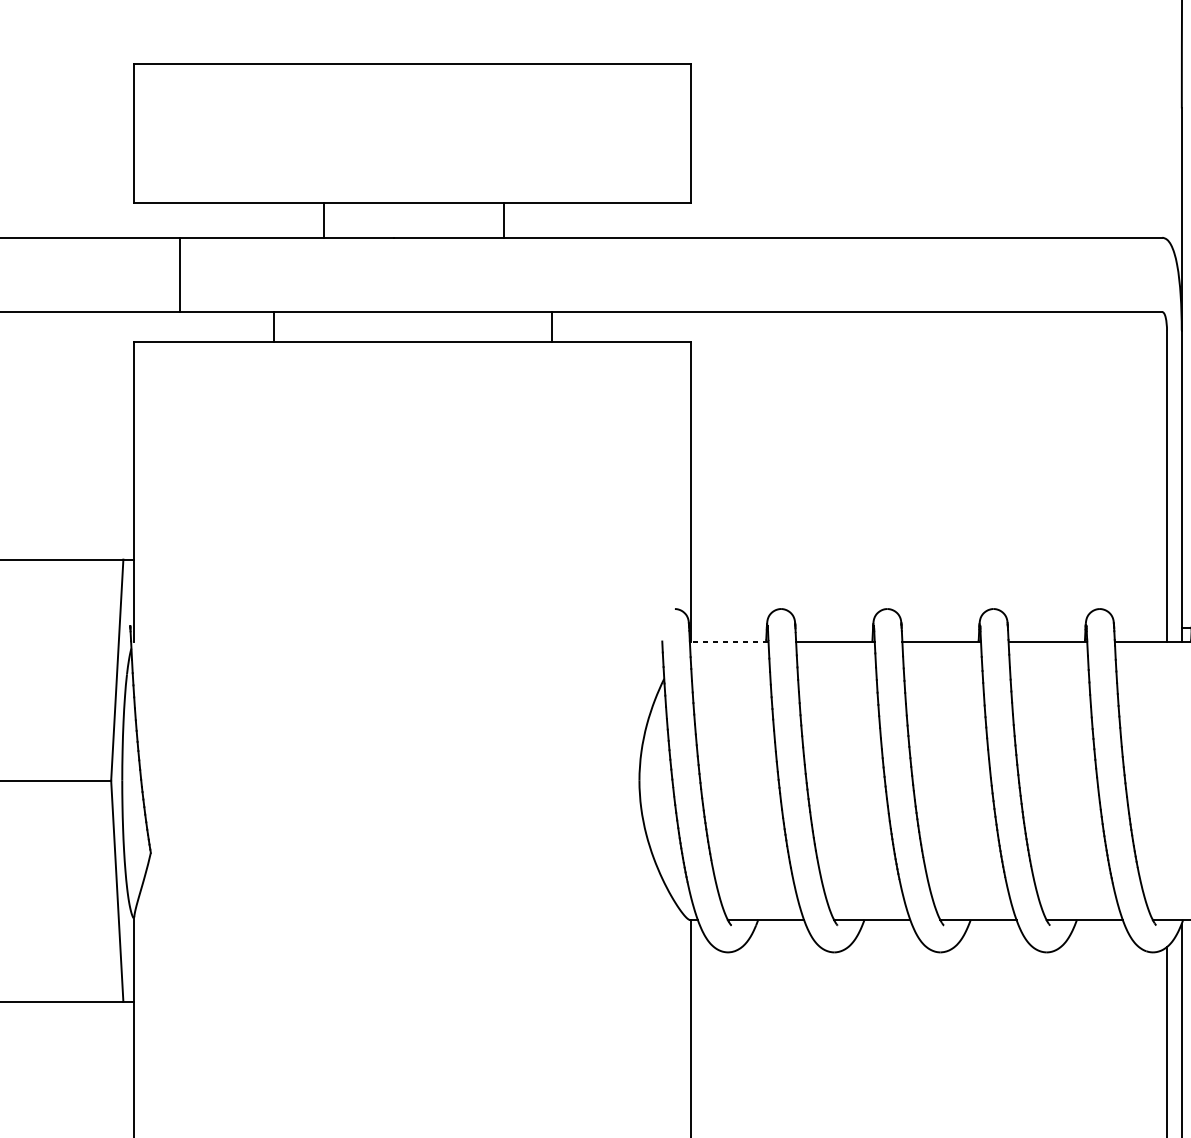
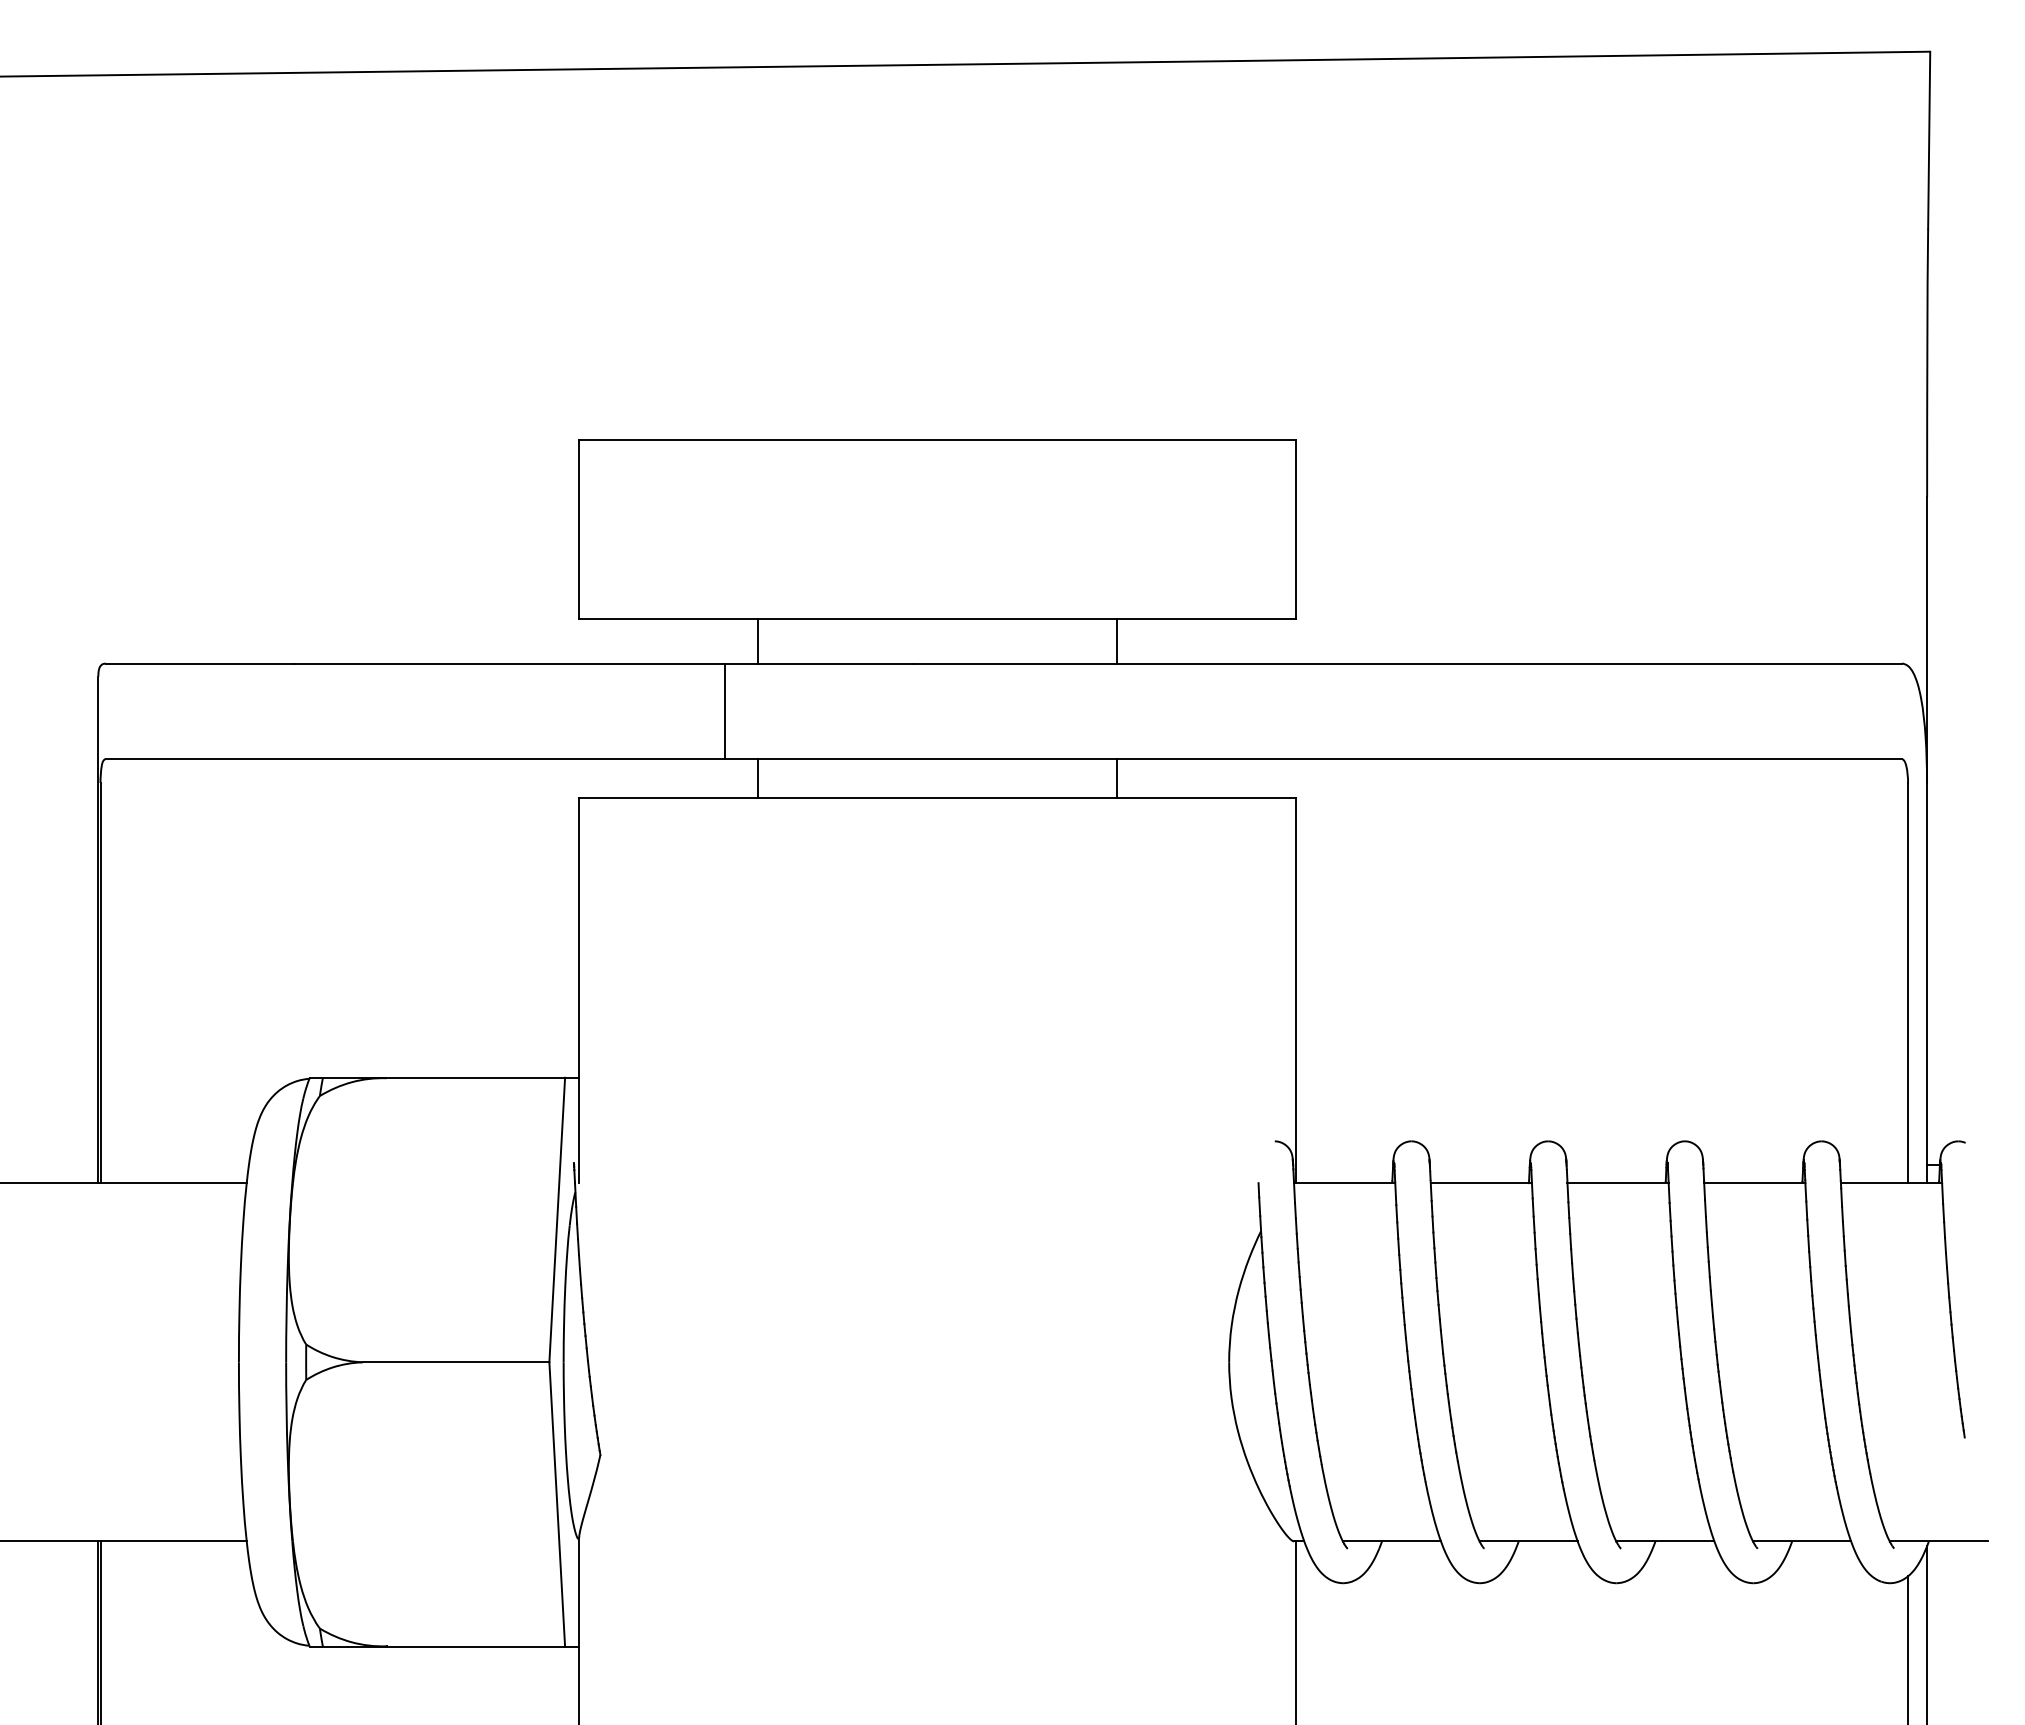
line: (324, 219) -> (758, 640), moved
line: (503, 219) -> (1116, 640), moved
line: (179, 274) -> (725, 711), moved
line: (729, 641) -> (1344, 1183), dashed -> solid

